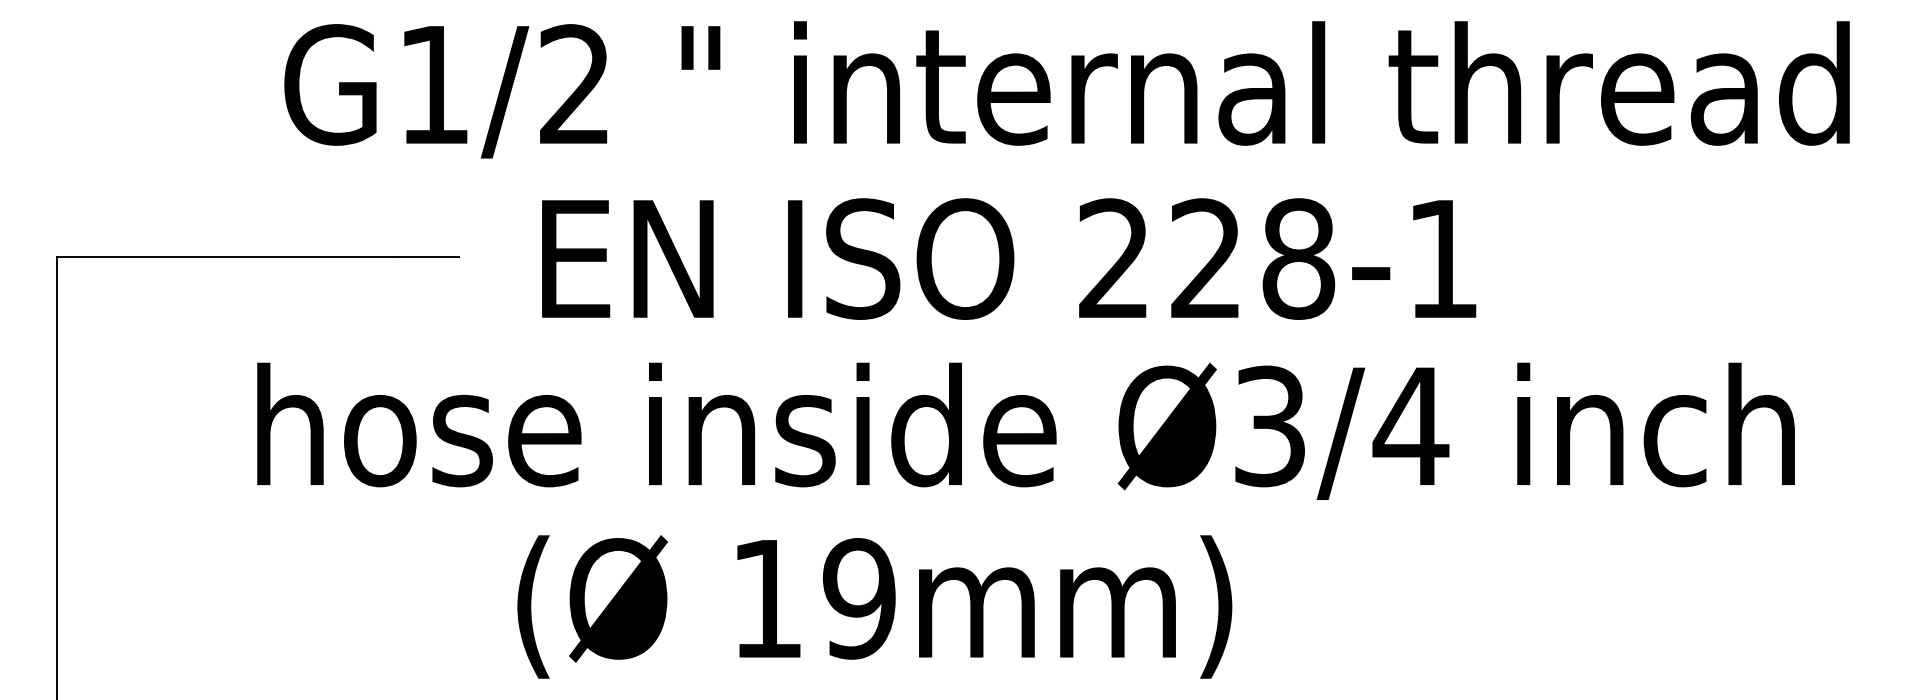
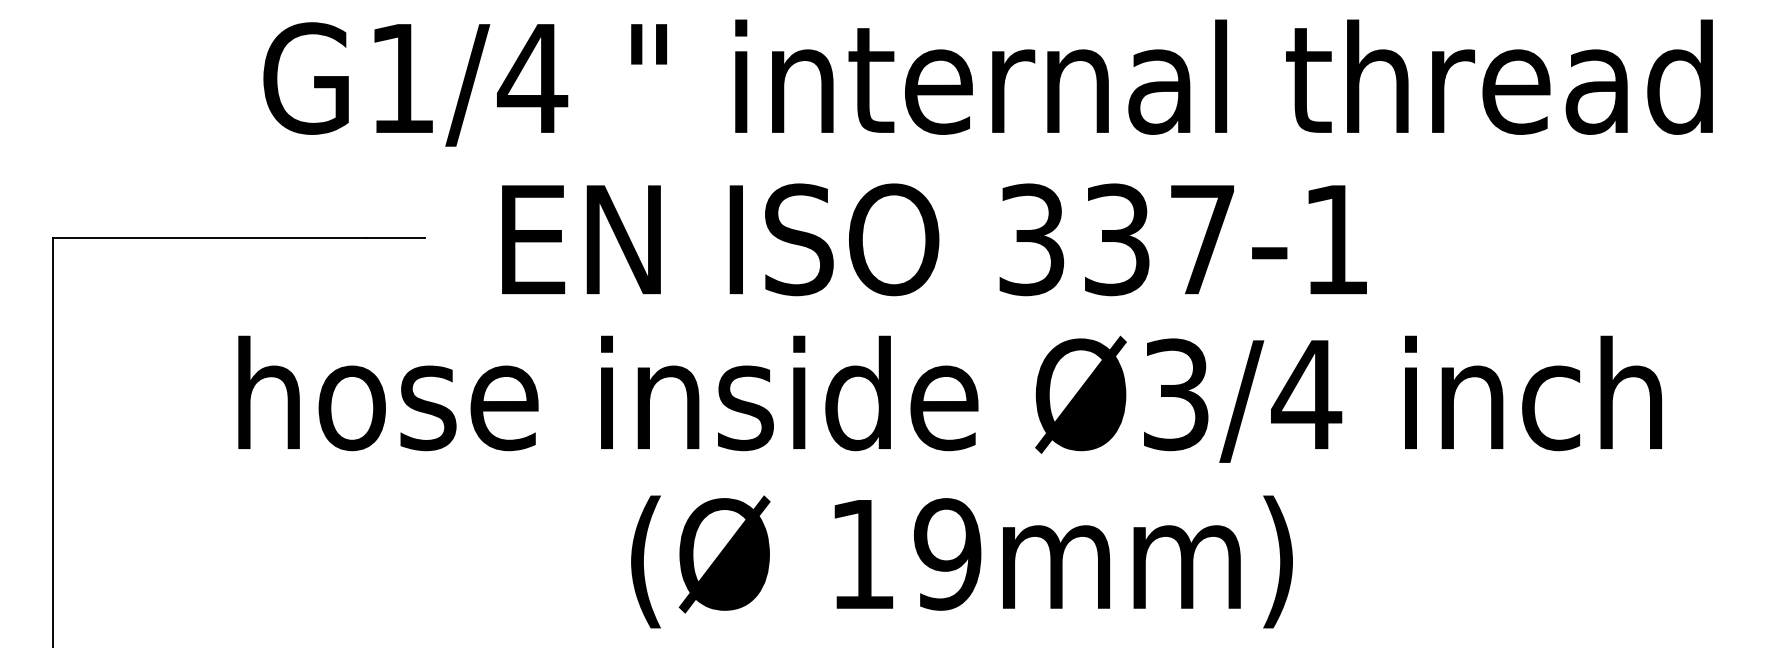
text: (574, 83) -> (532, 77), G1/2 -> G1/4
text: (1207, 258) -> (1118, 239), 228-1 -> 337-1
text: (874, 606) -> (961, 561), moved

